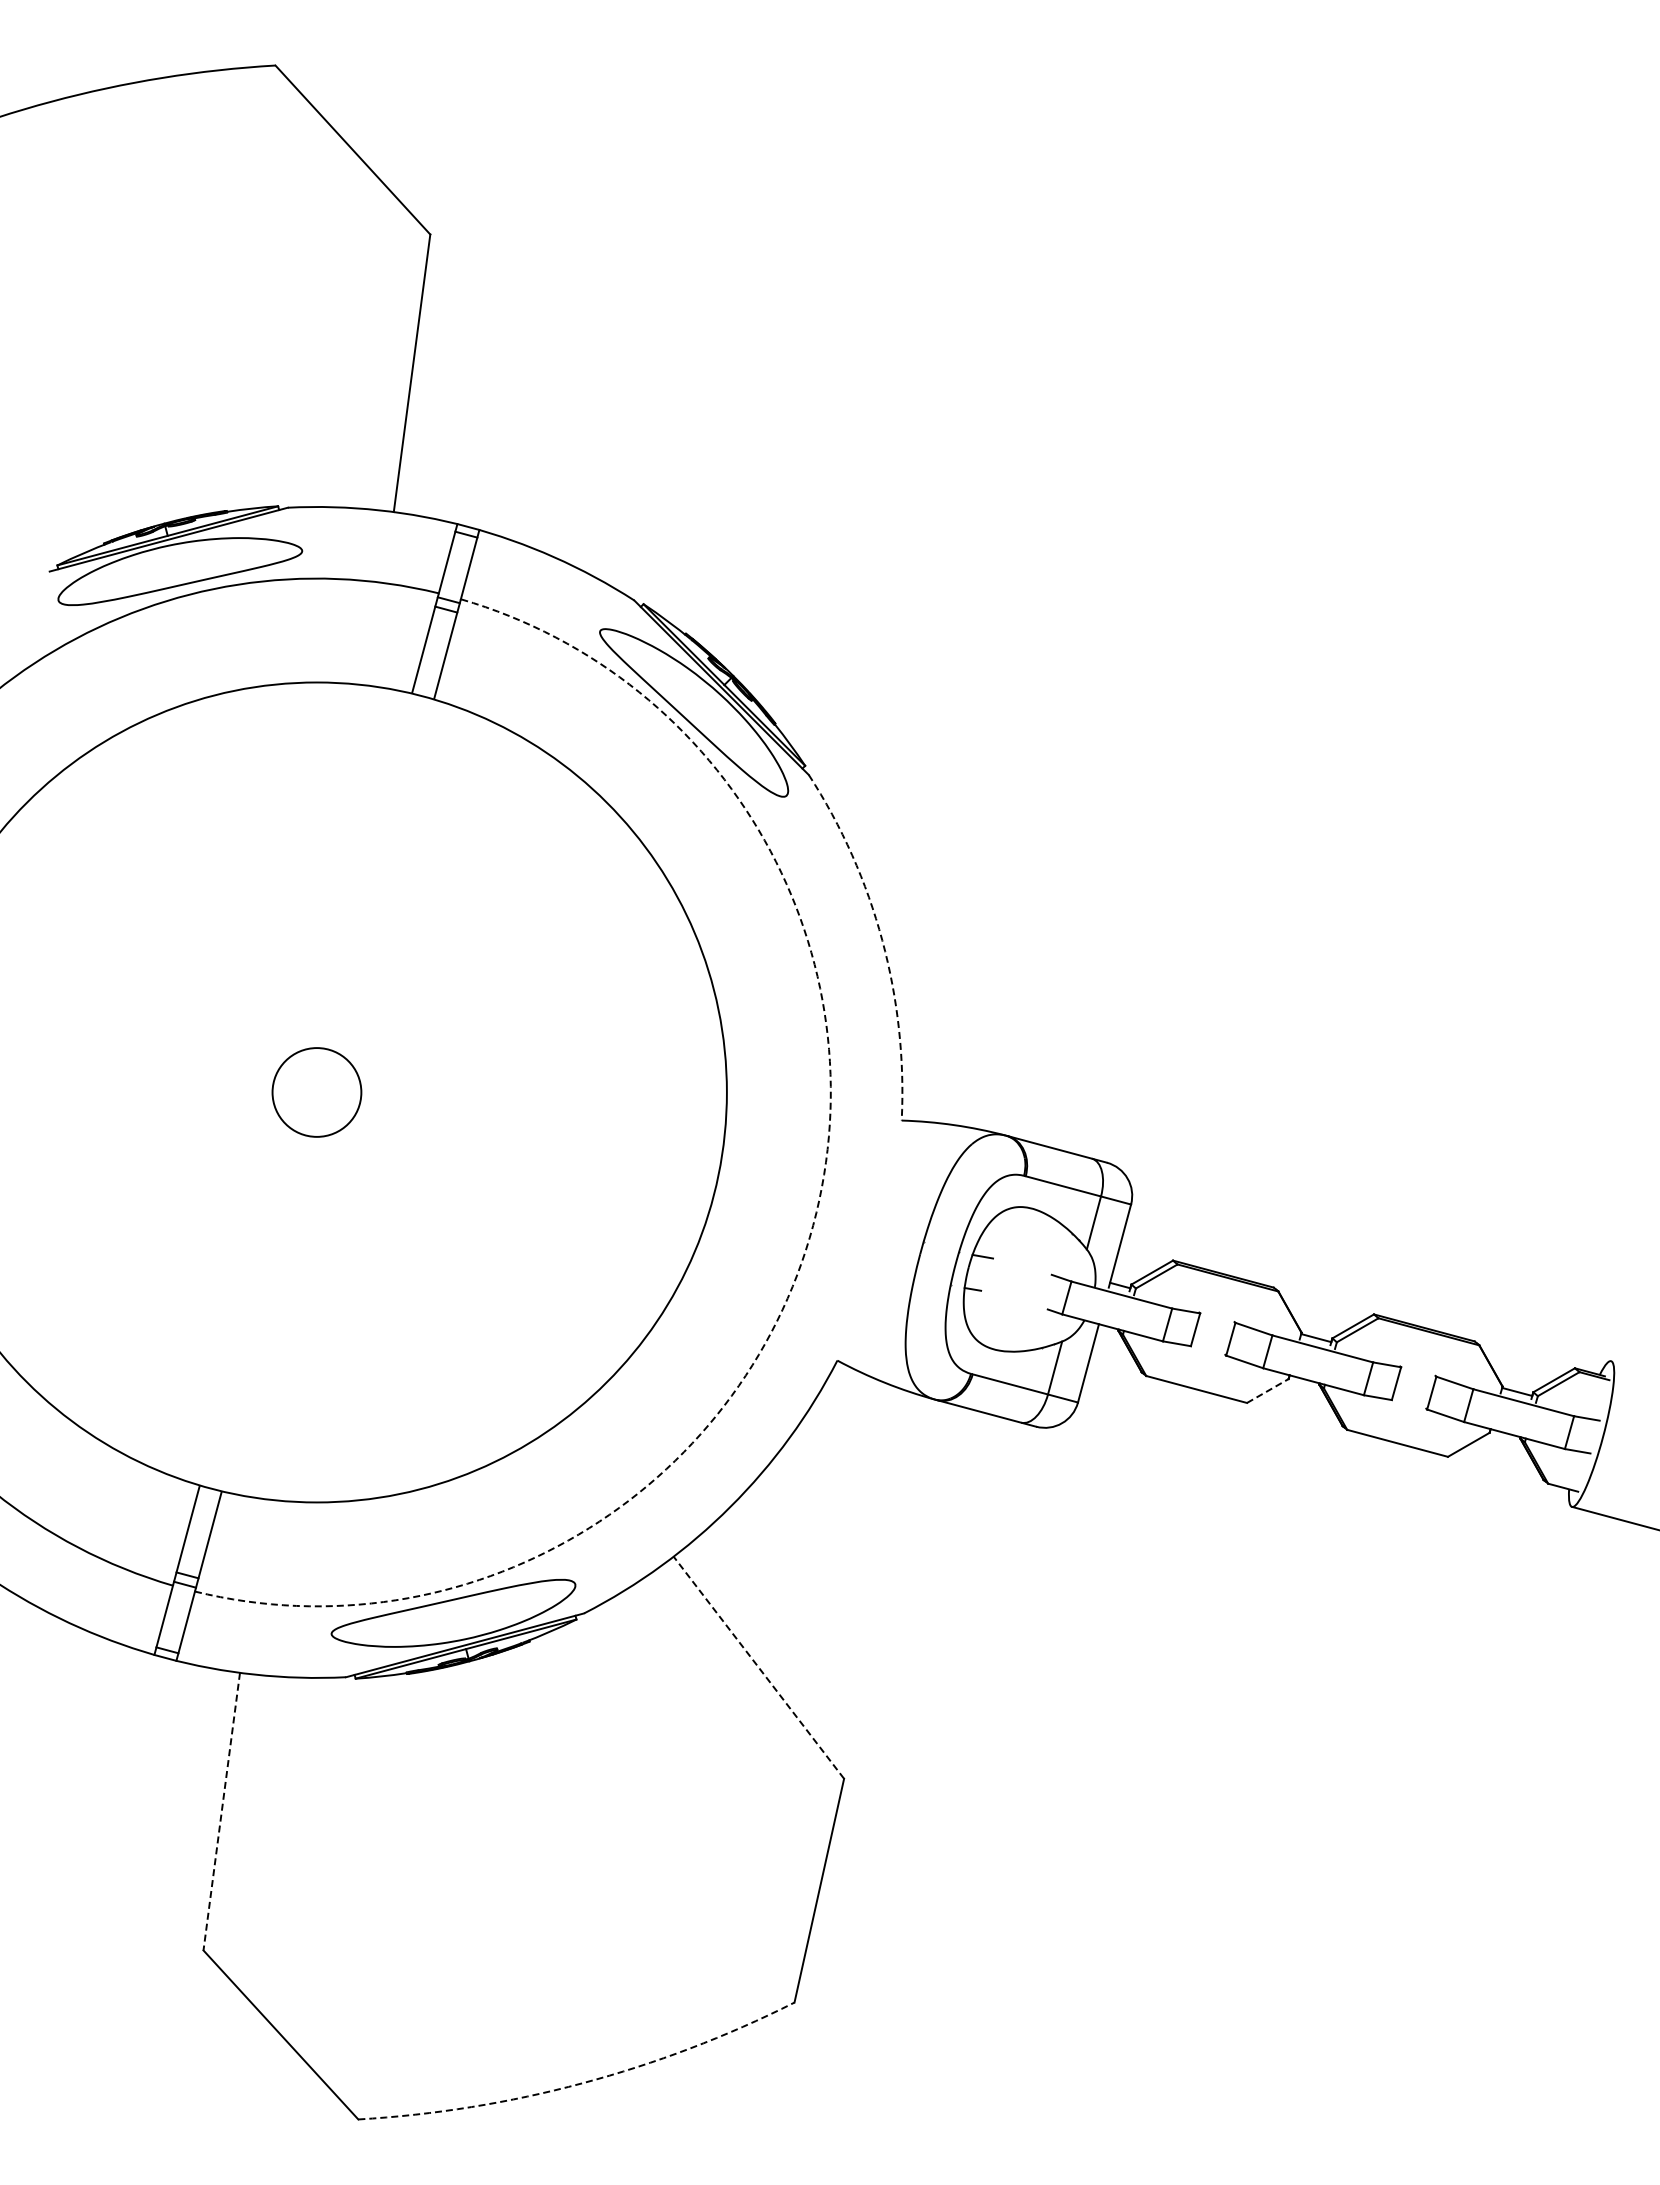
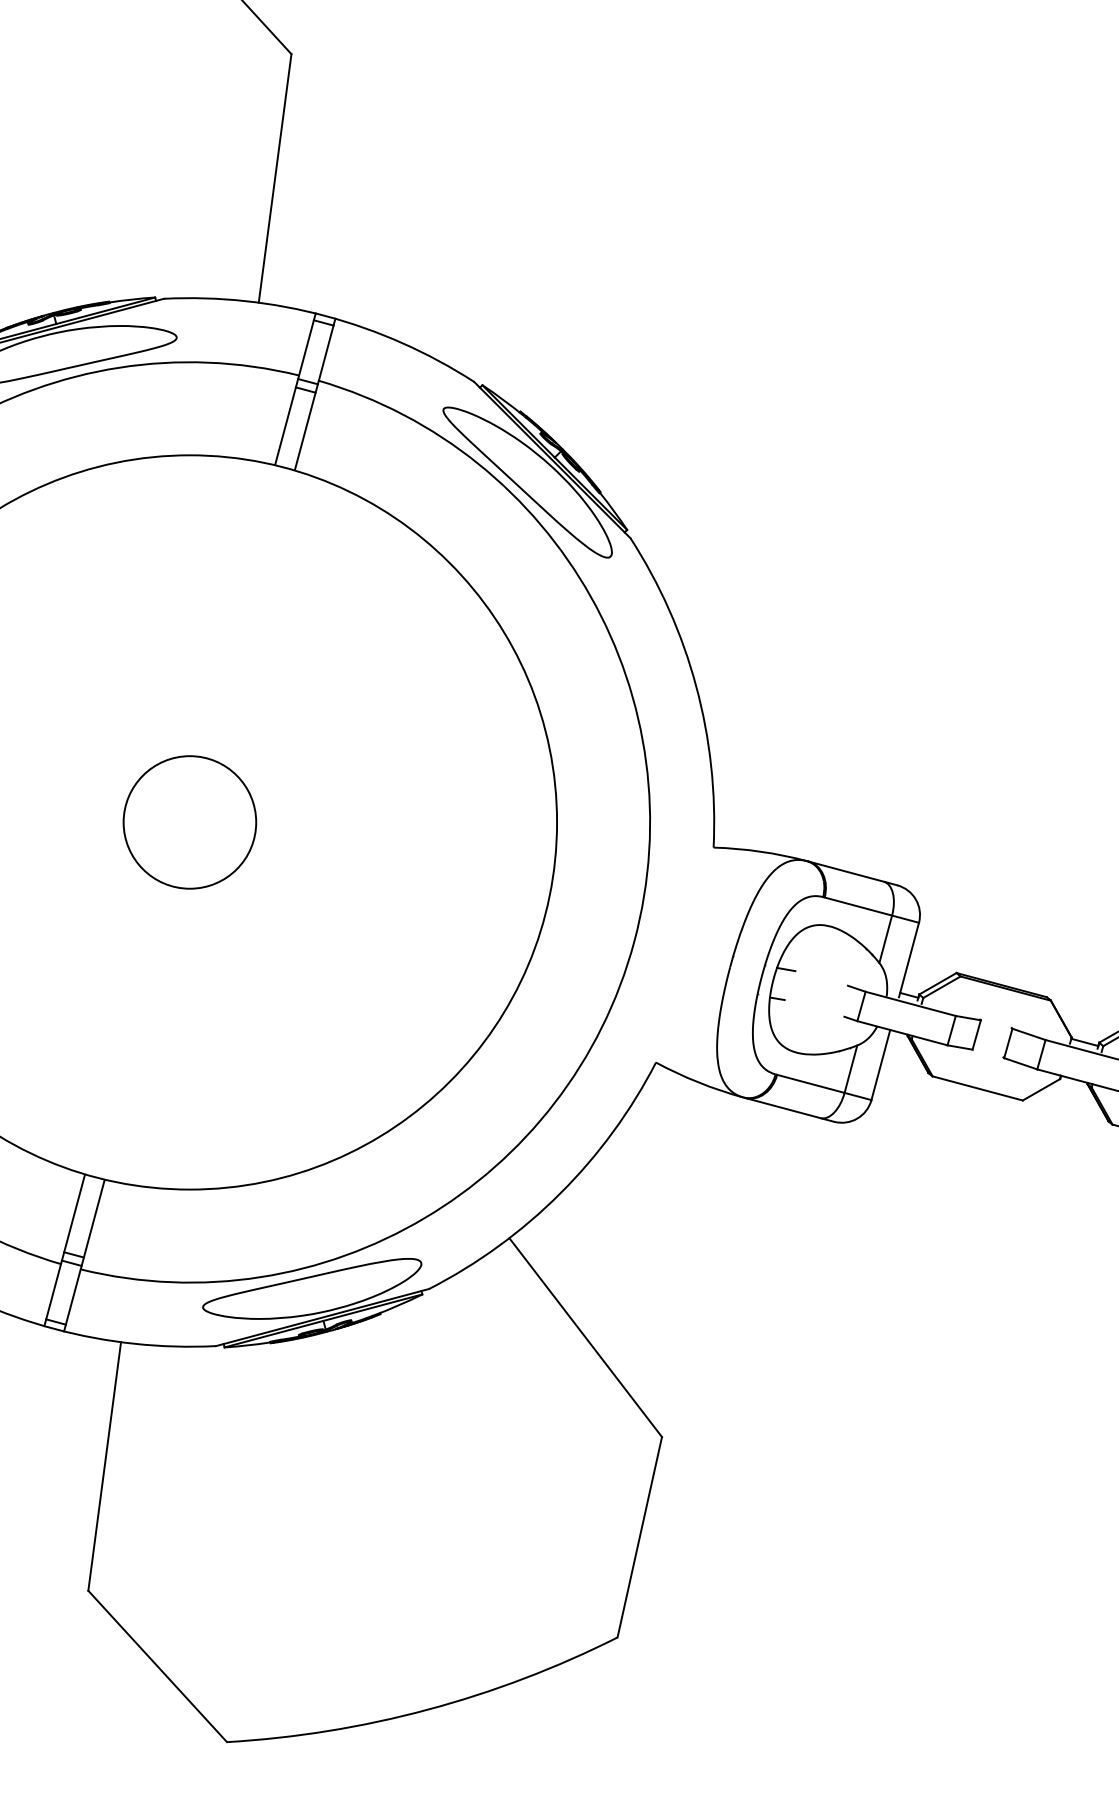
arc: (882, 940) -> (696, 686), dashed -> solid
circle: (316, 1092) -> (189, 822), size x1.67
arc: (813, 1225) -> (634, 941), dashed -> solid
line: (1268, 1390) -> (1042, 1089), dashed -> solid
line: (758, 1667) -> (585, 1337), dashed -> solid
line: (221, 1811) -> (104, 1466), dashed -> solid
arc: (582, 2083) -> (427, 1709), dashed -> solid

